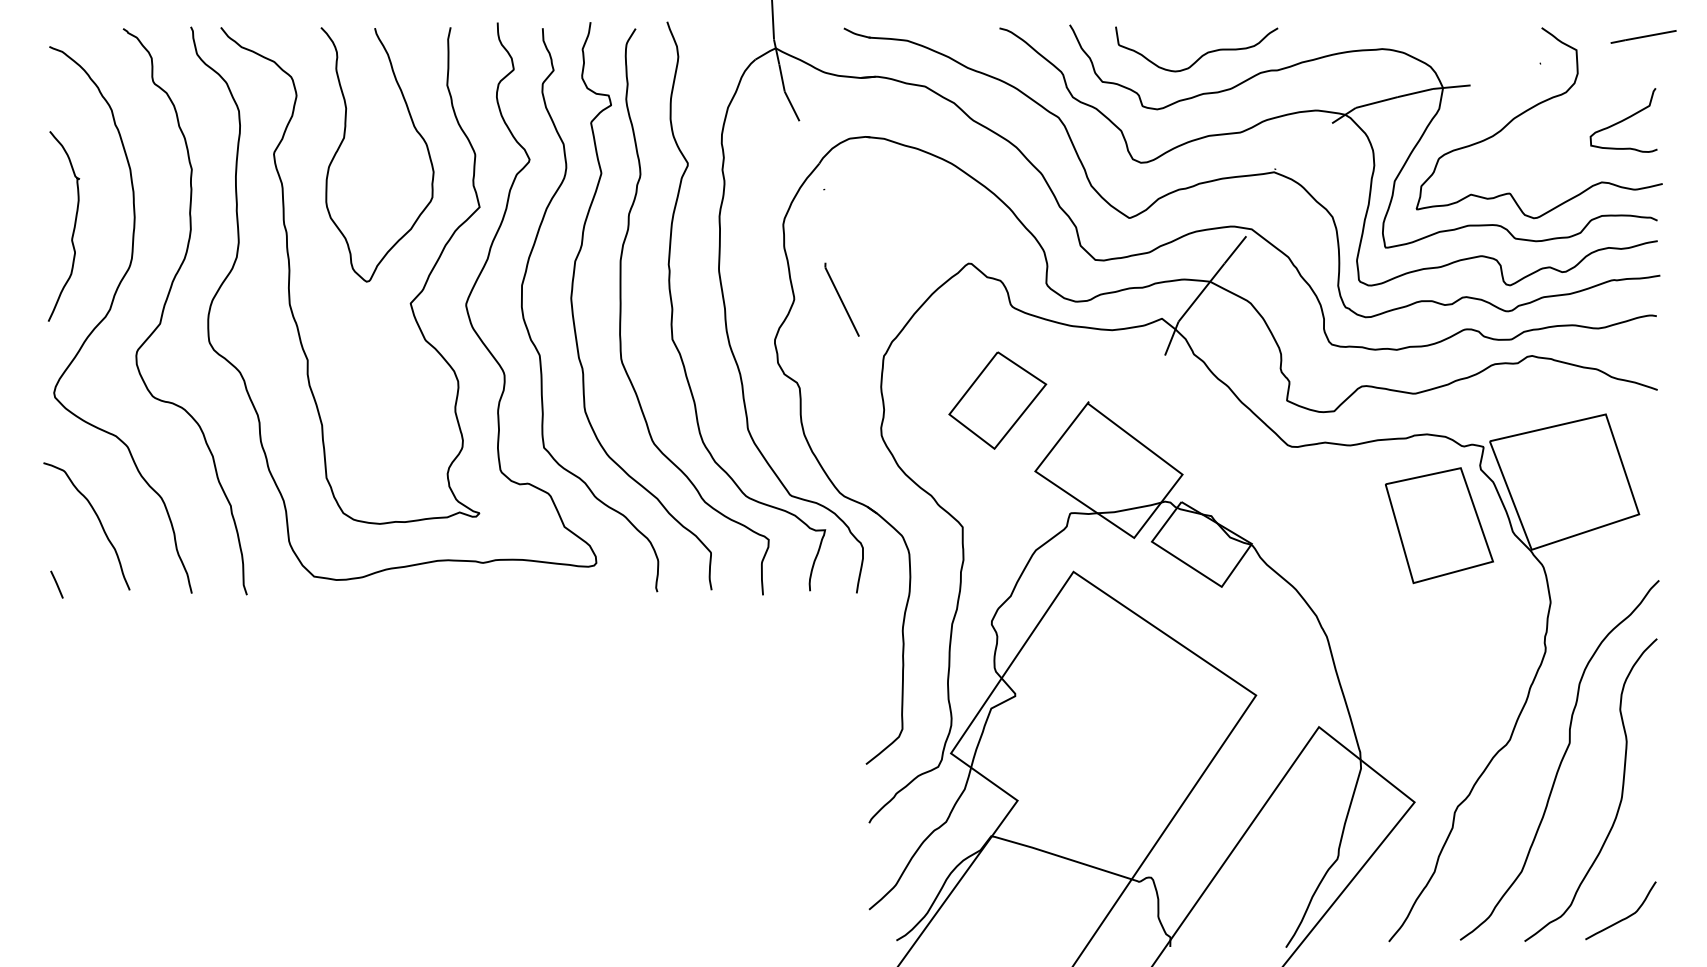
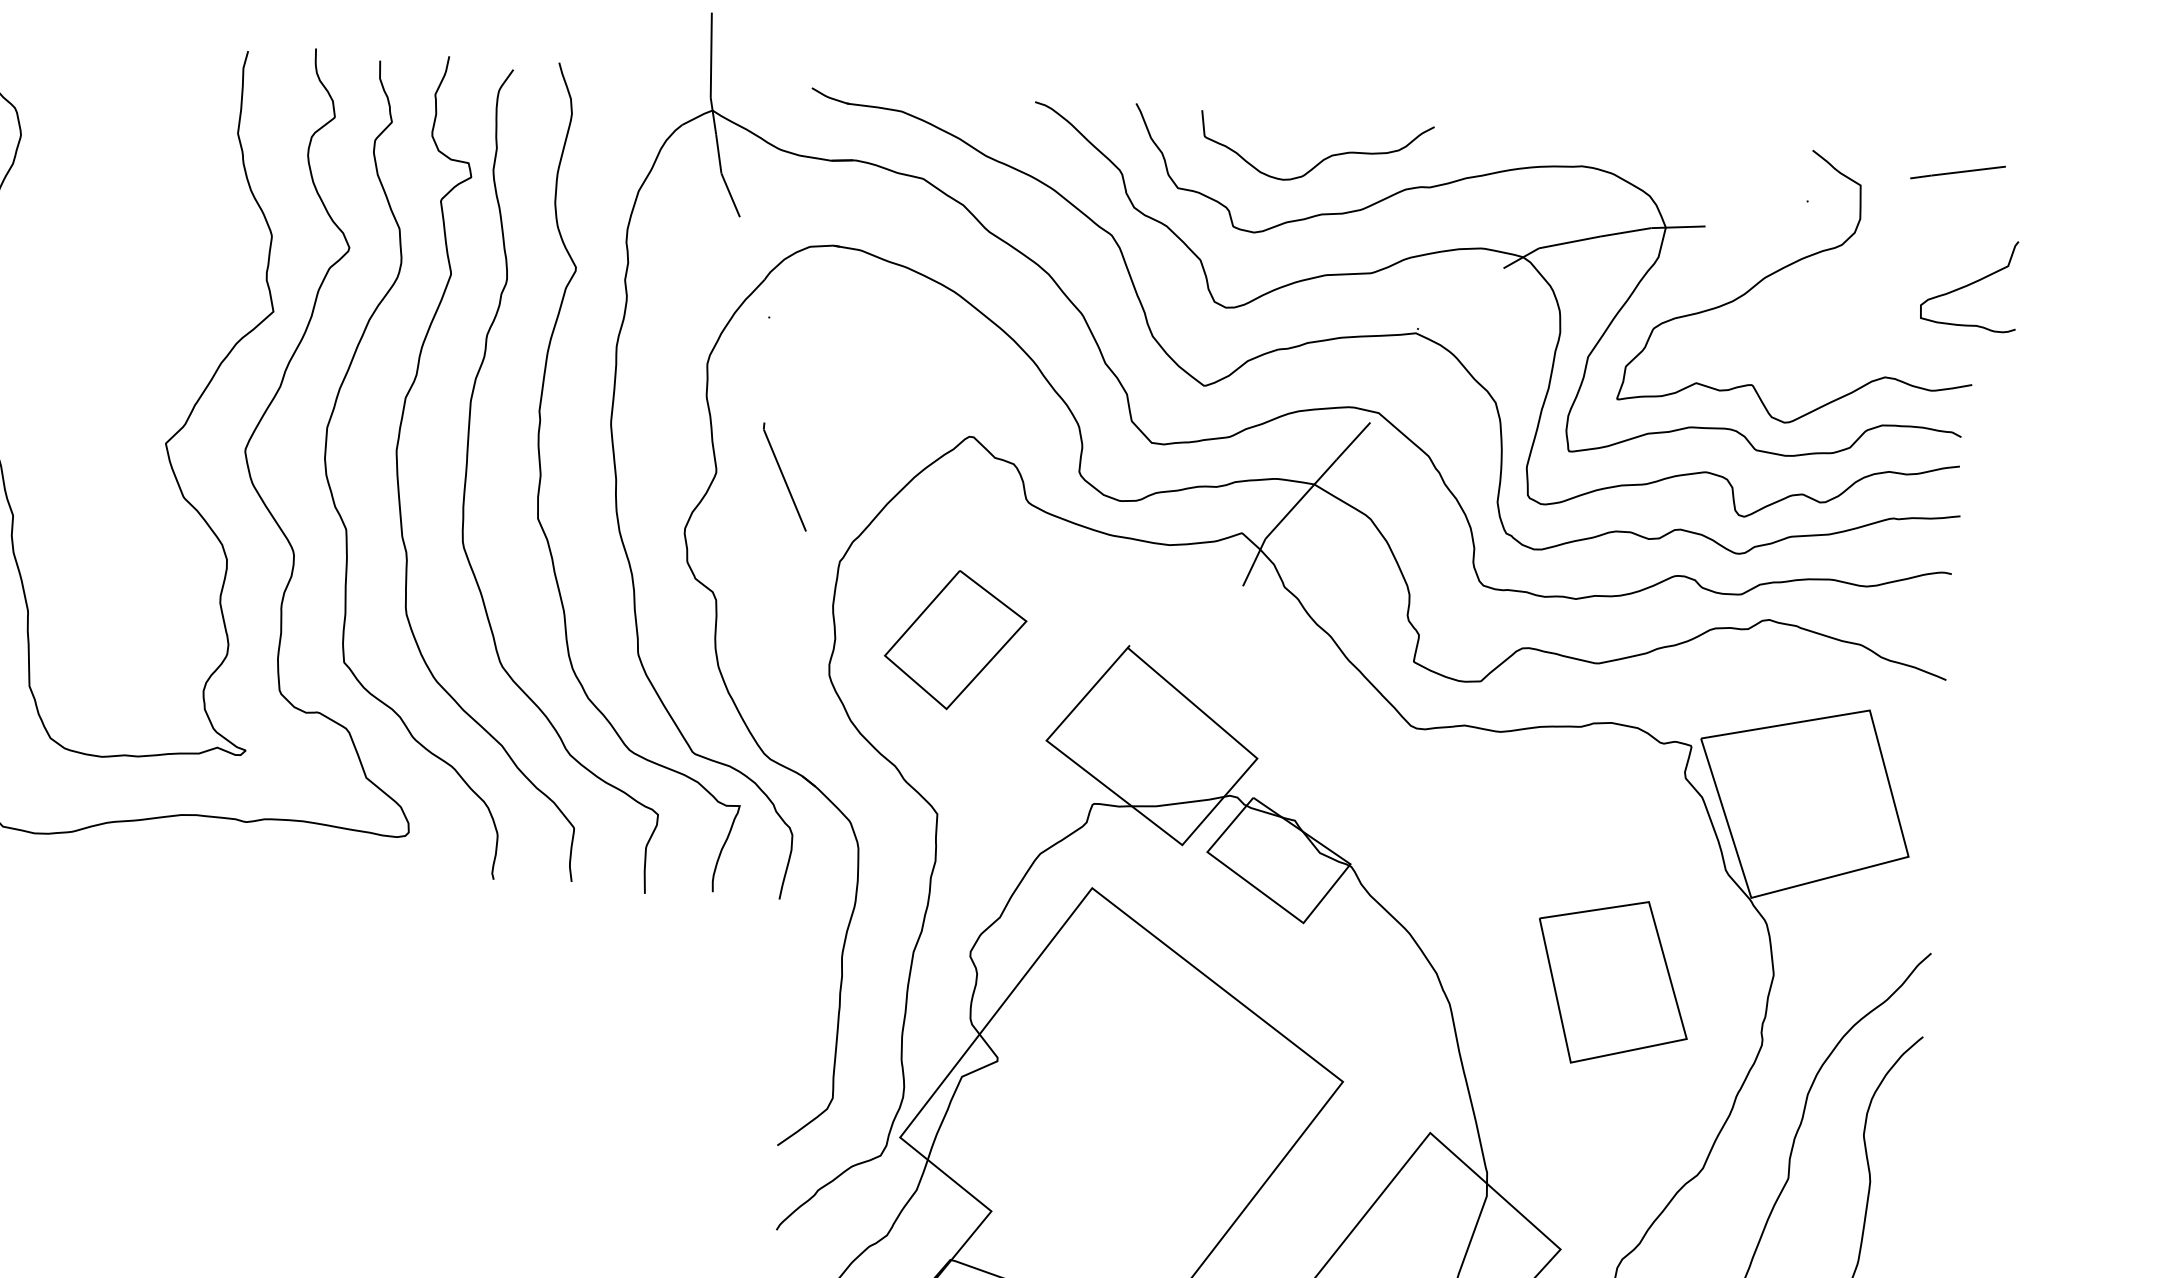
curve: (1623, 120) -> (1969, 284), moved
curve: (344, 139) -> (85, 202), removed
part: (997, 400) -> (955, 640), moved
part: (1439, 525) -> (1613, 982), moved

